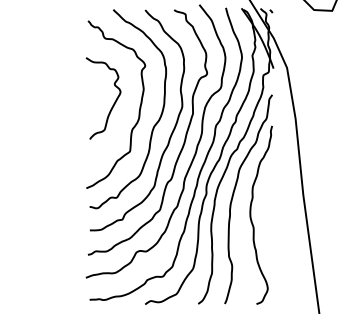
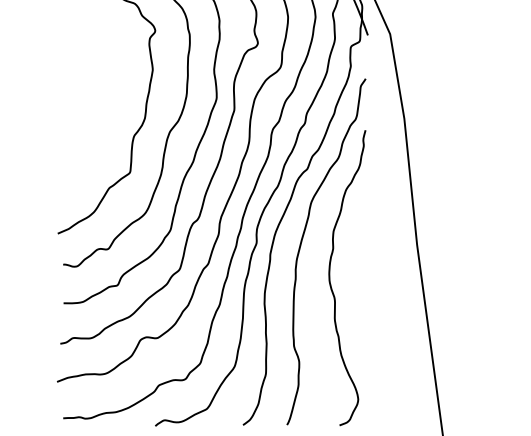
curve: (113, 103) -> (102, 93), removed

